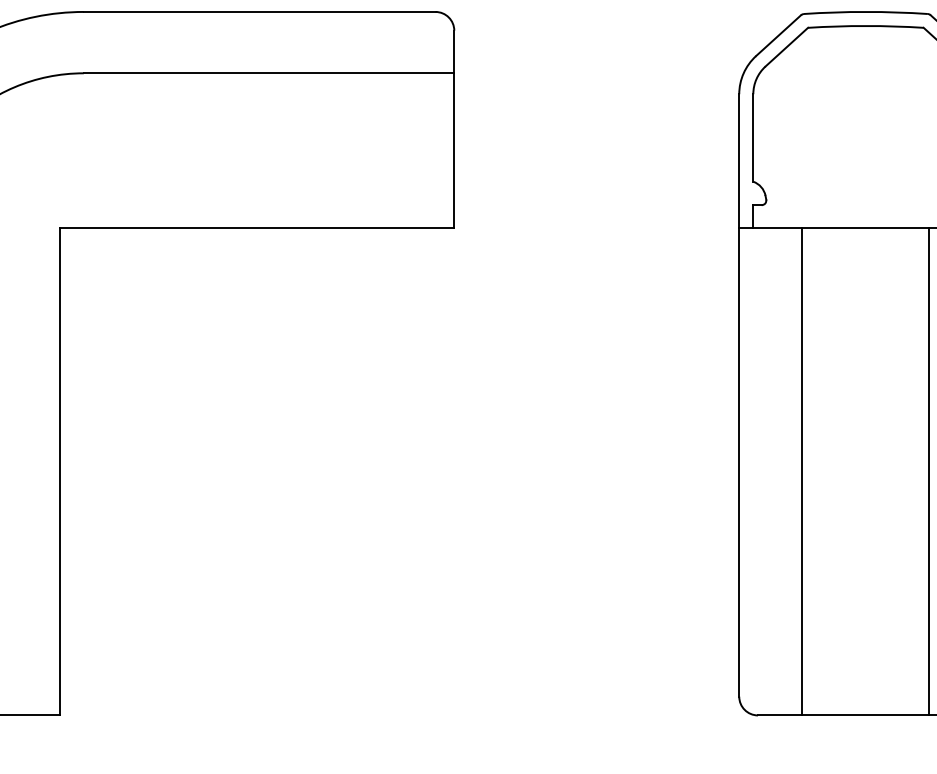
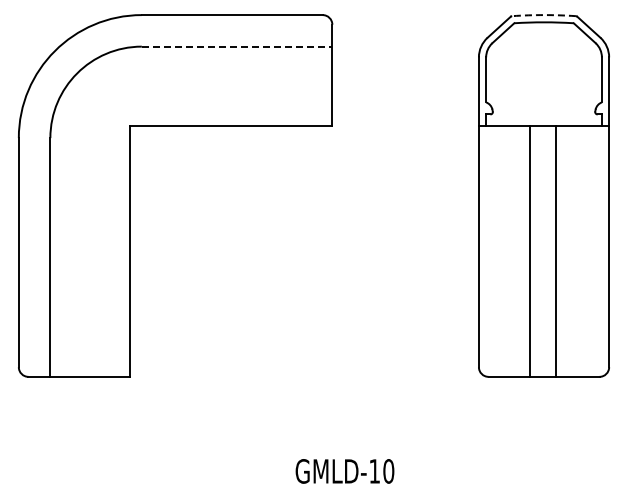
arc: (866, 12) -> (544, 15), solid -> dashed
line: (269, 73) -> (237, 46), solid -> dashed
line: (802, 471) -> (530, 251), moved
line: (928, 471) -> (555, 251), moved

